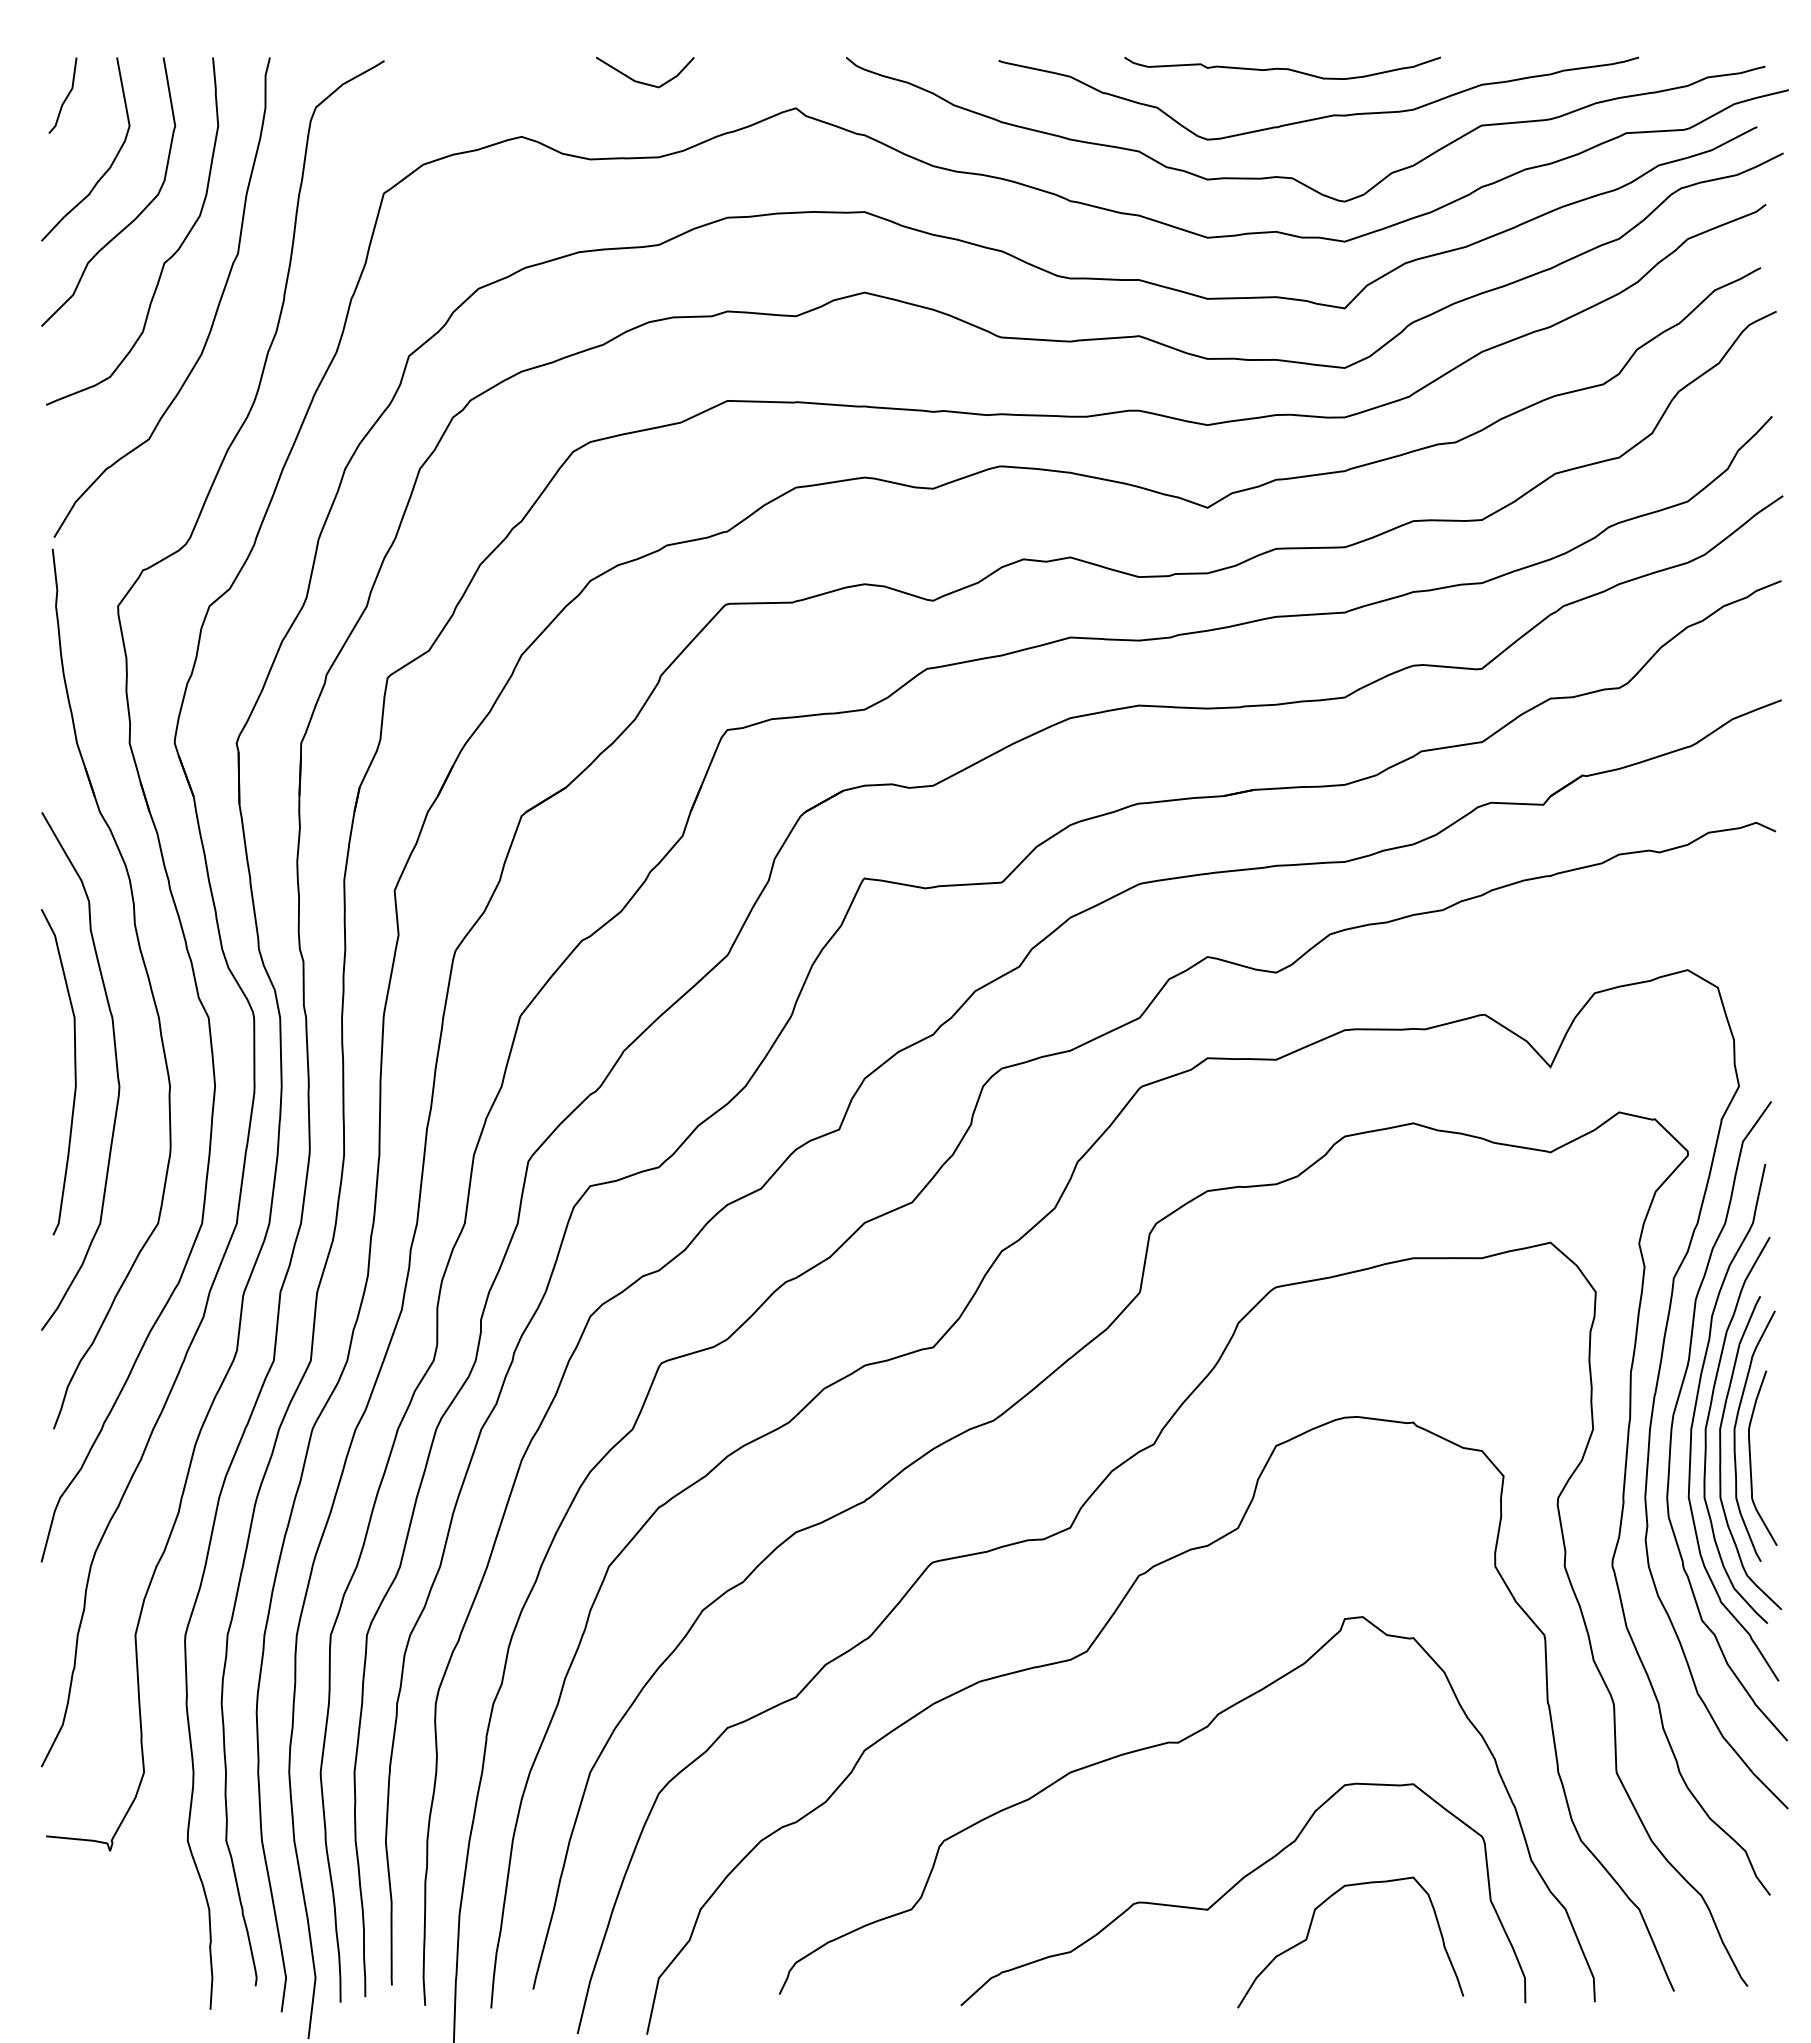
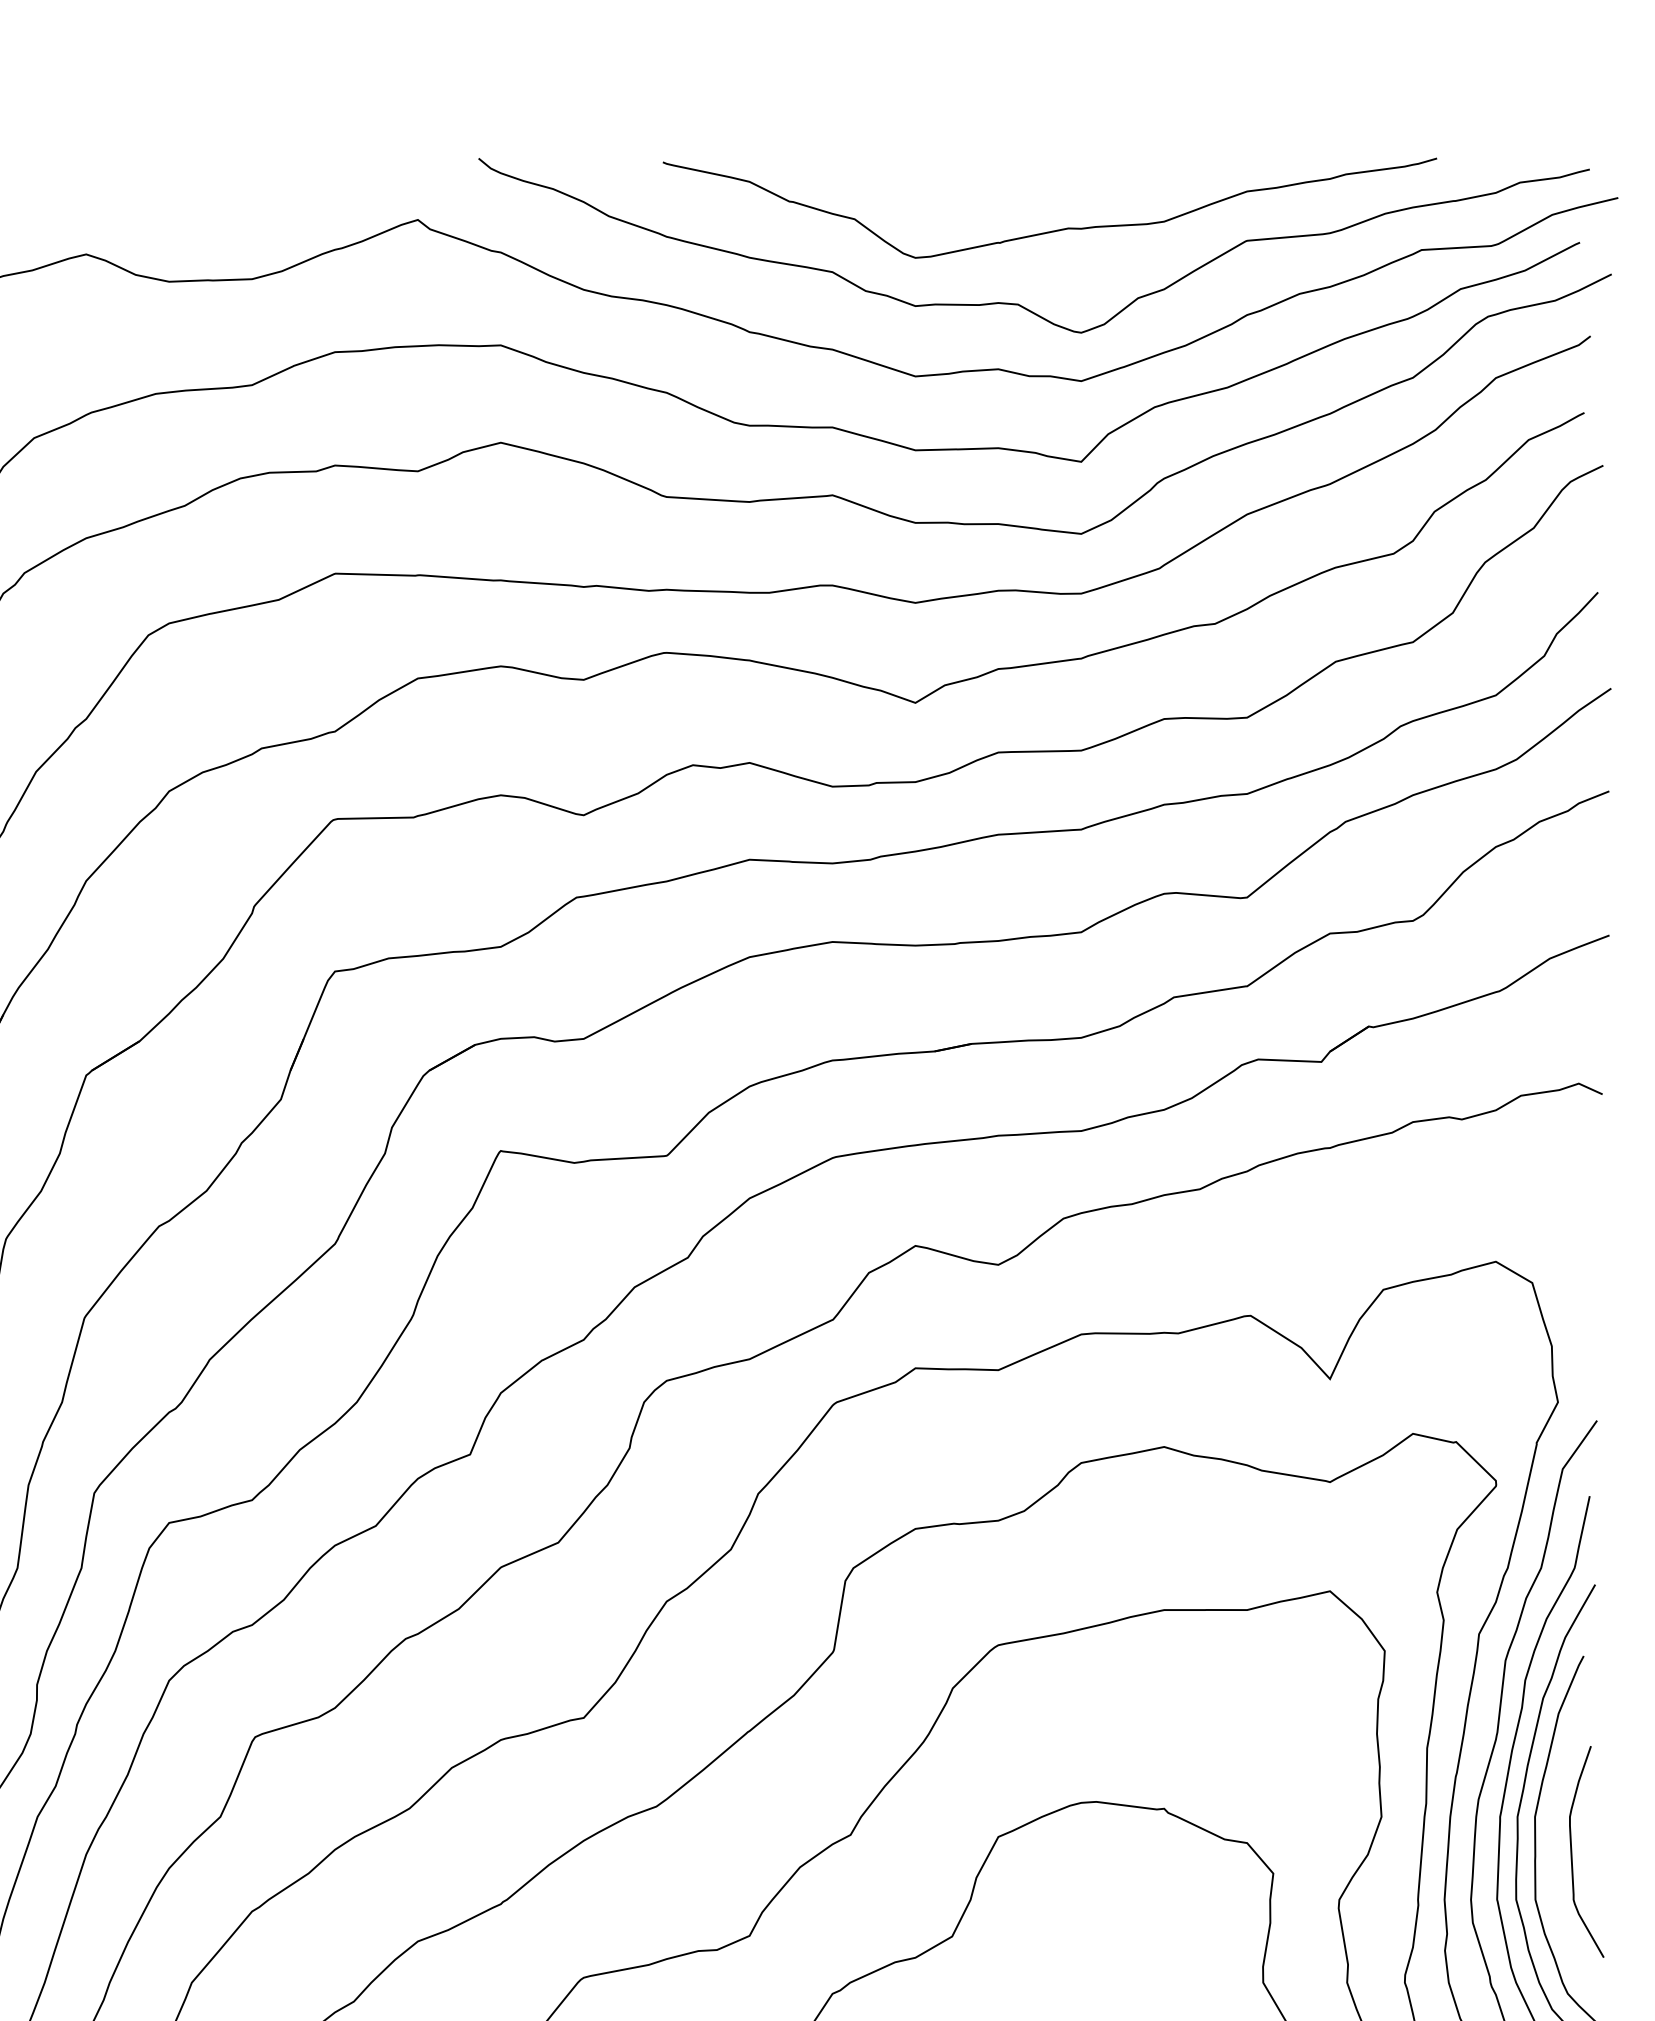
curve: (1282, 68) -> (1006, 171), removed
line: (644, 82) -> (234, 188), removed
curve: (1735, 1435) -> (1553, 1824), removed

